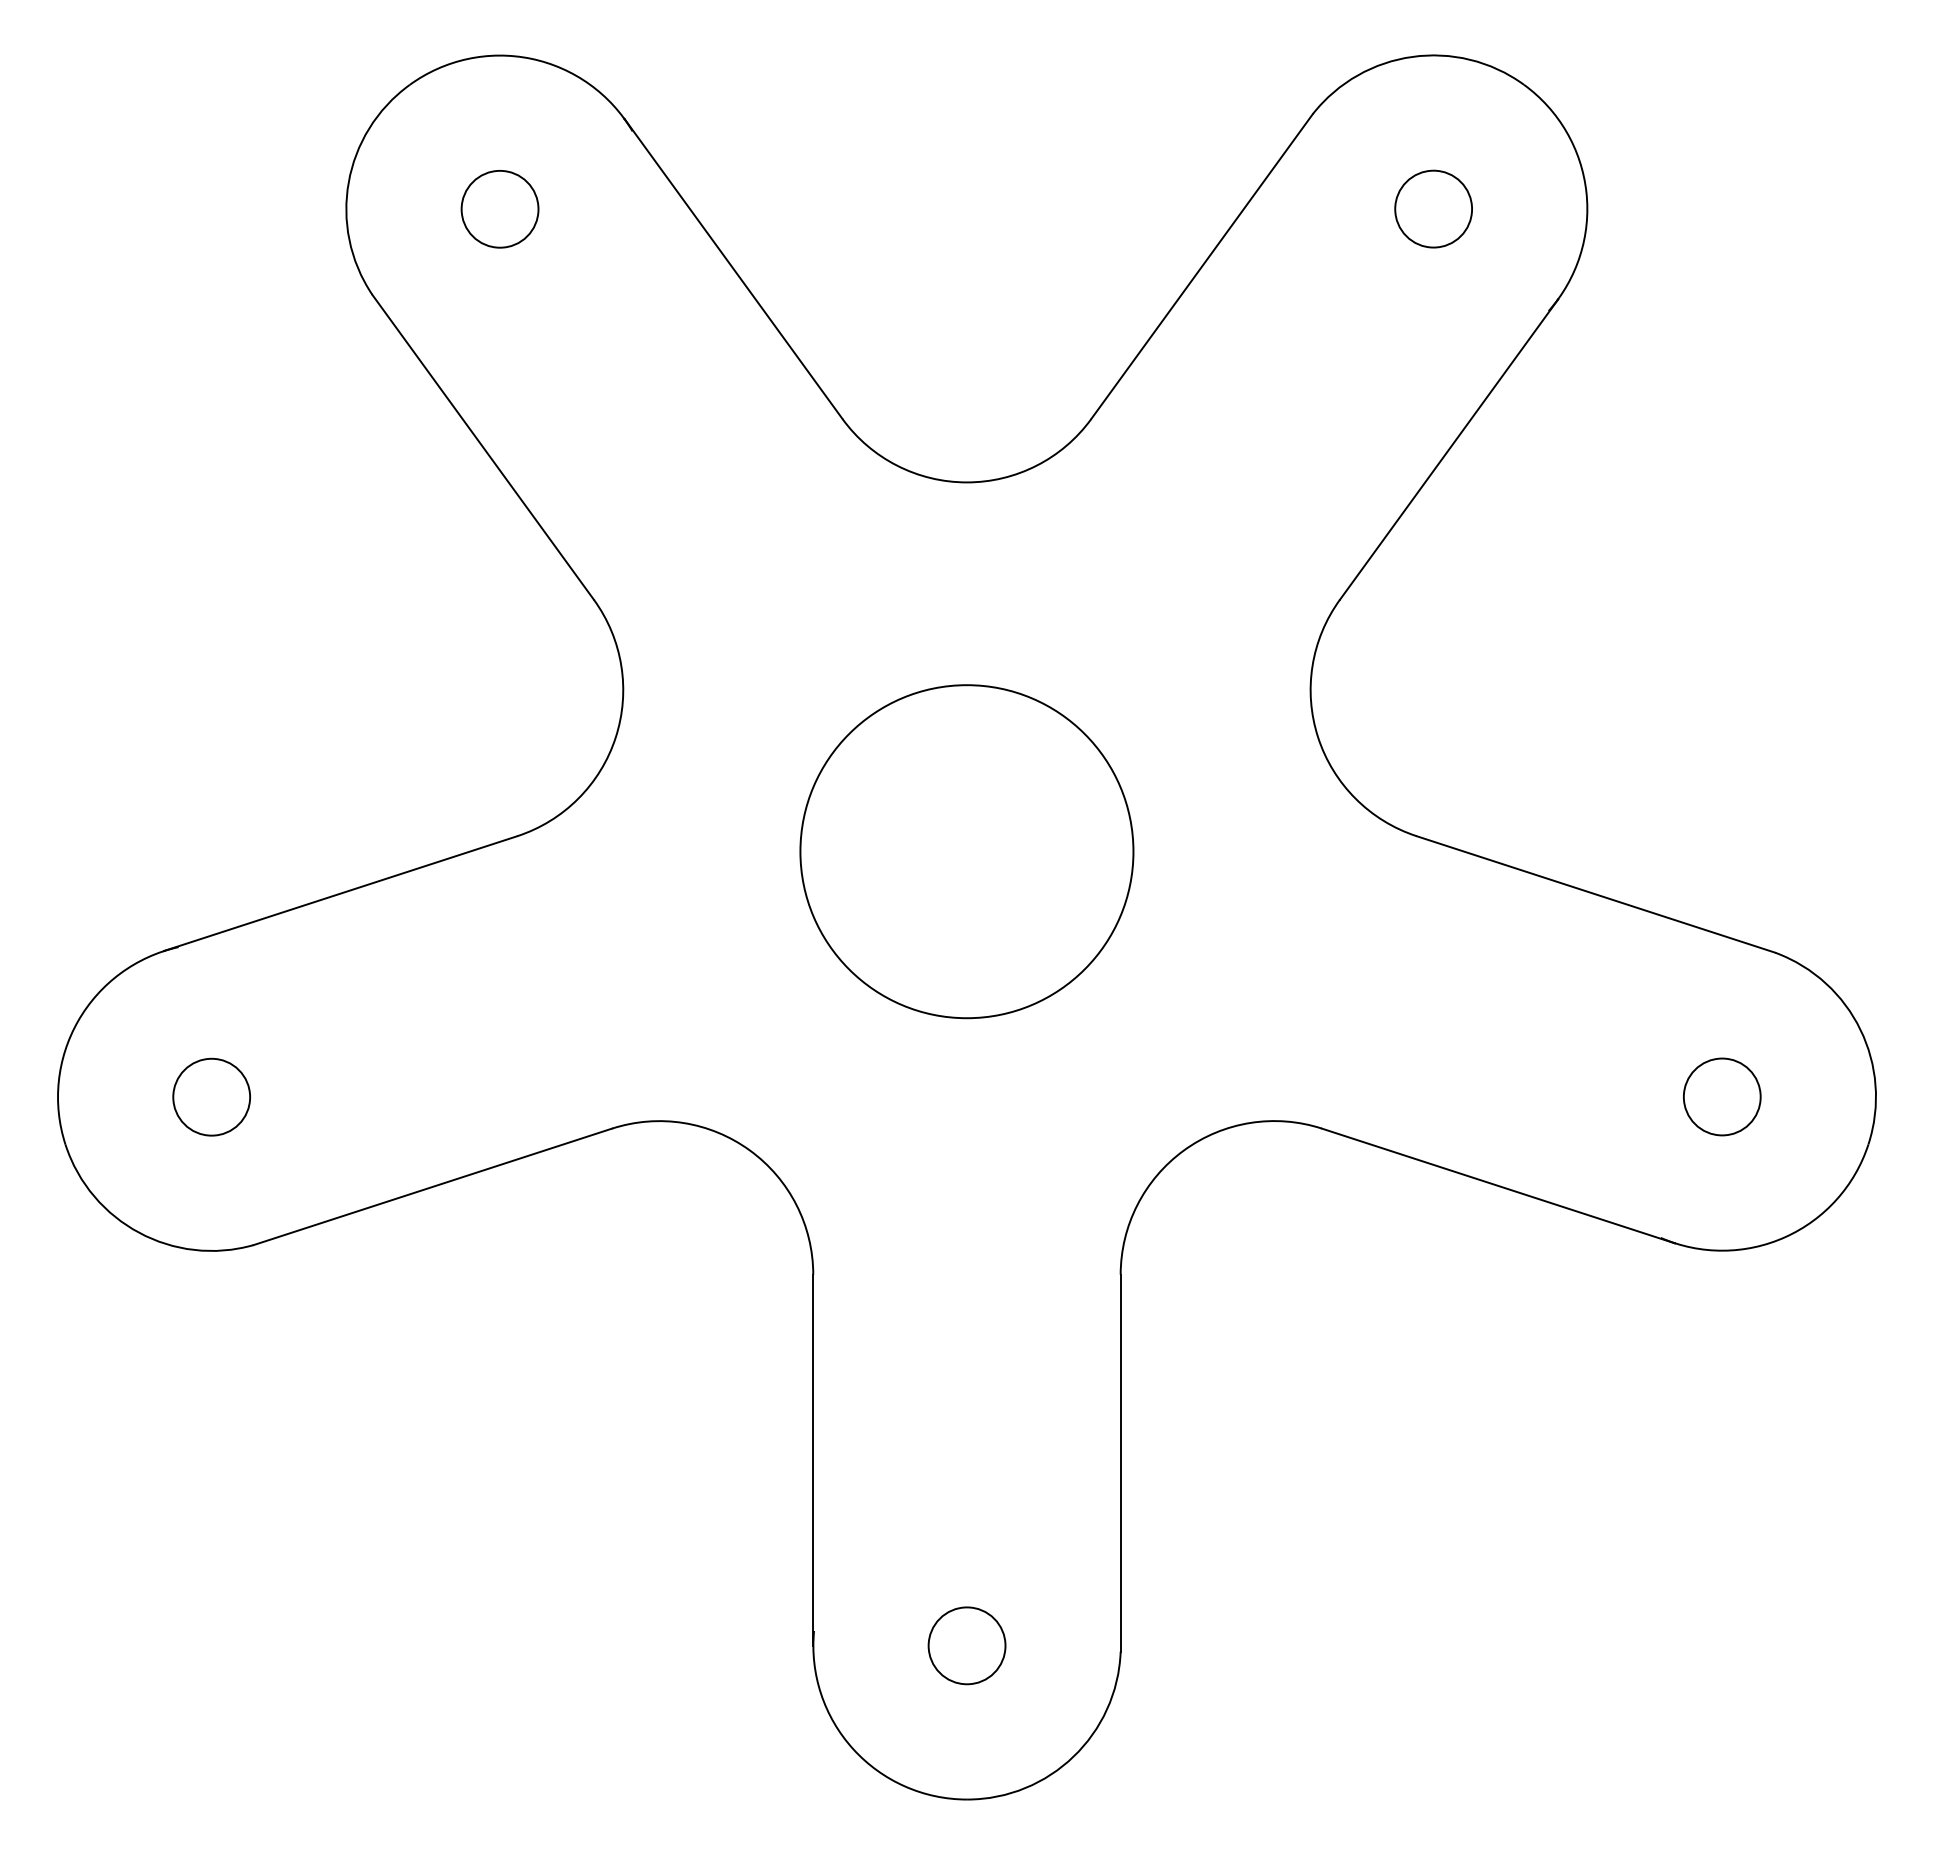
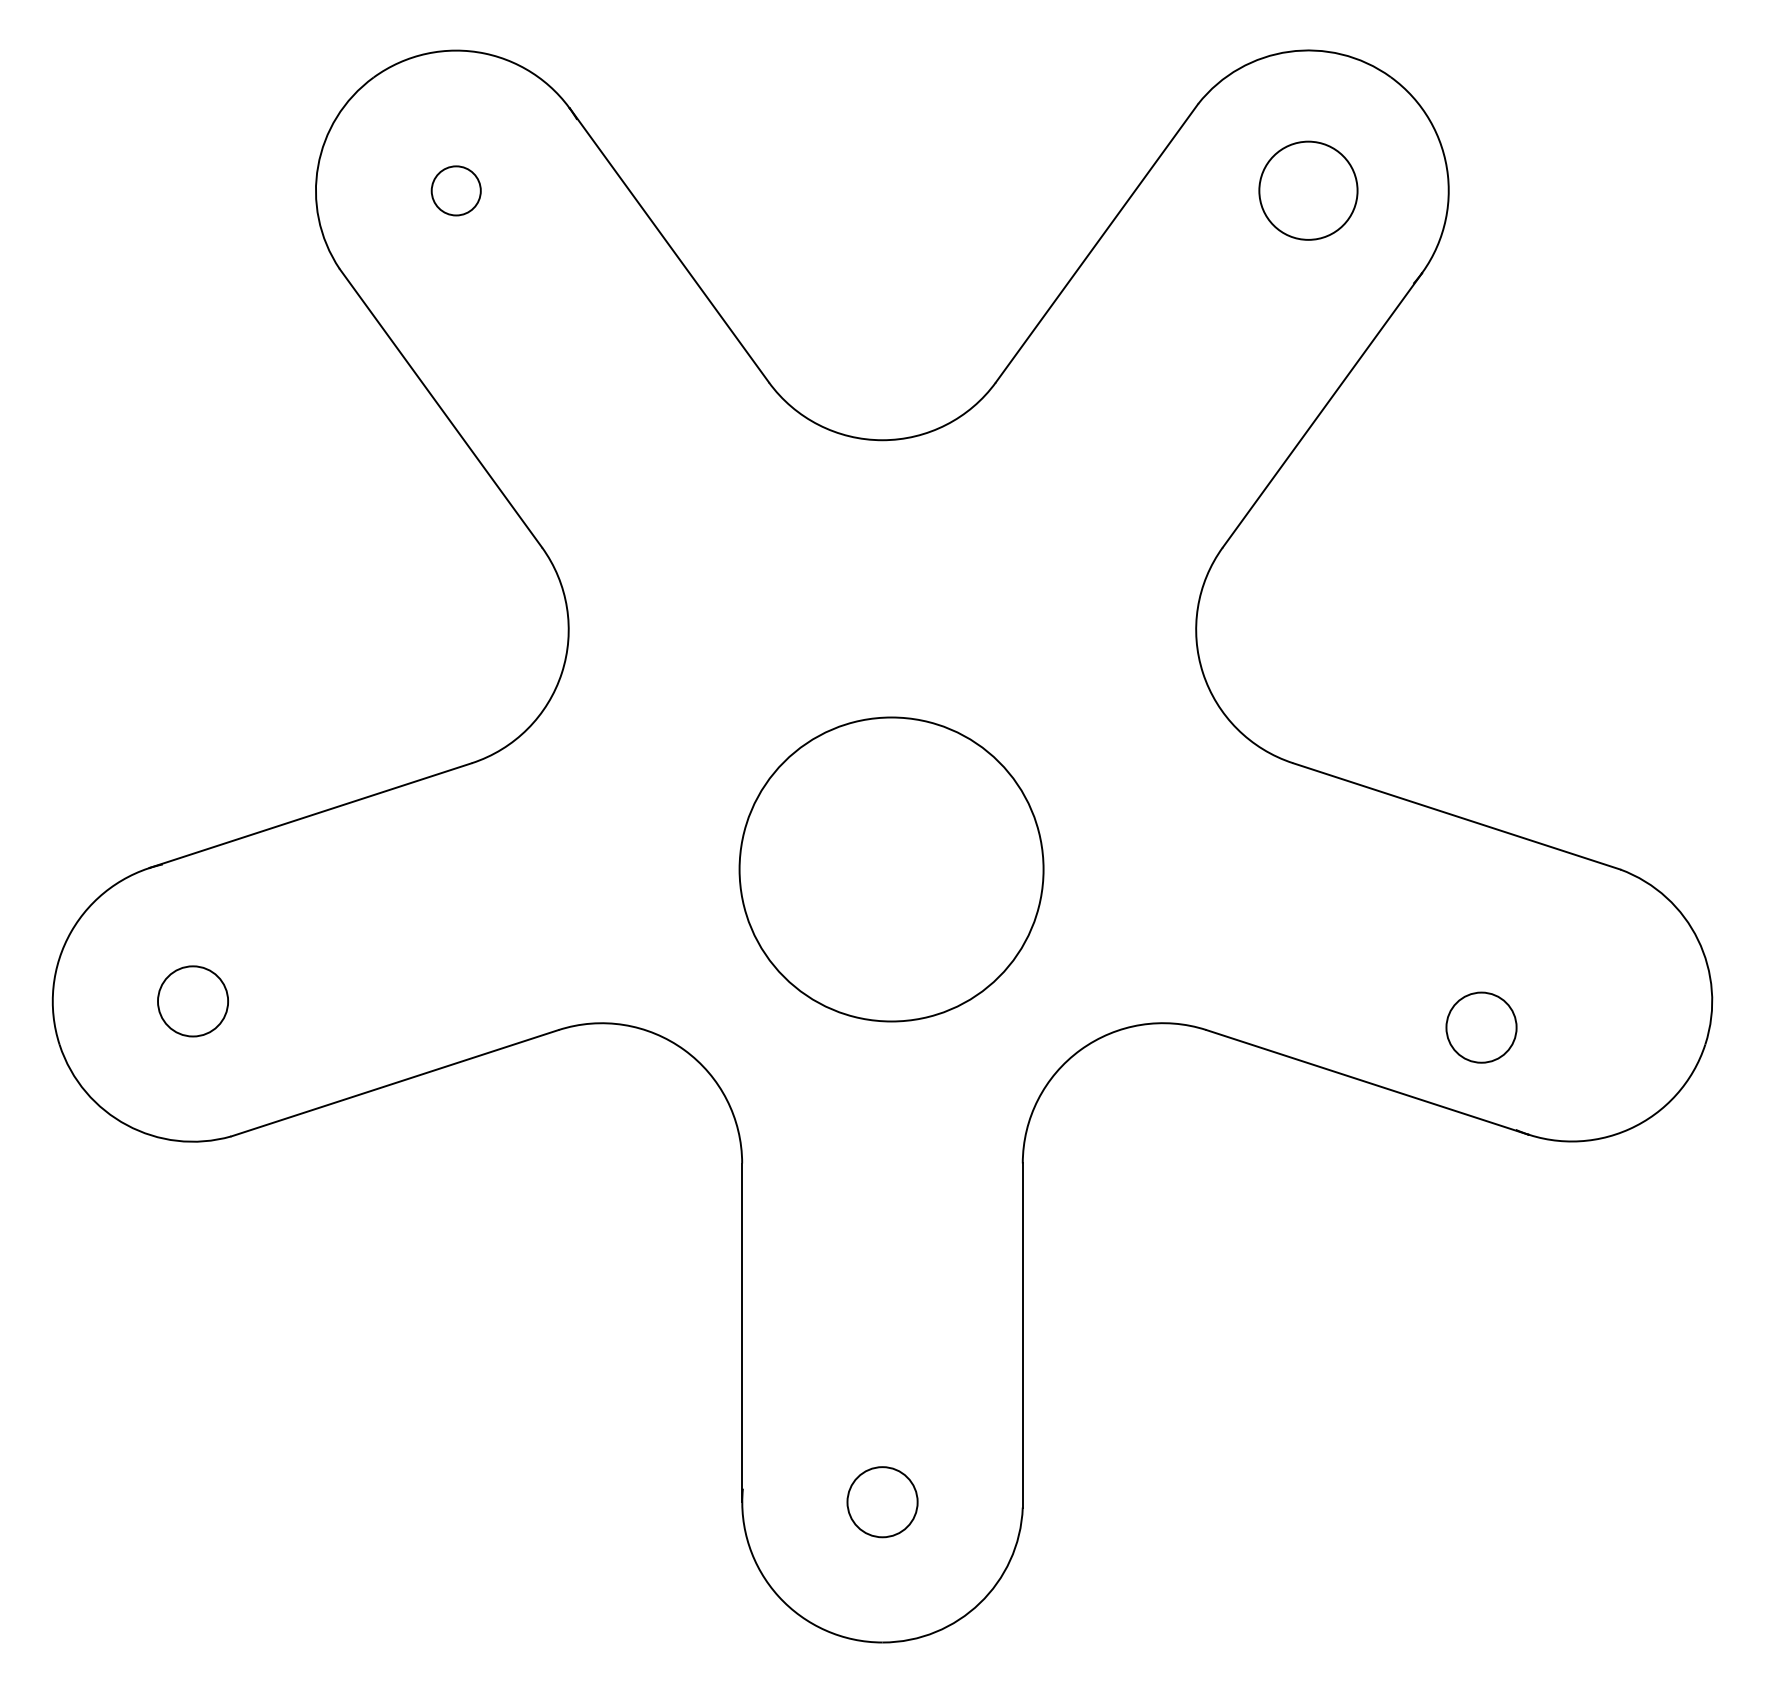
circle: (499, 208) -> (455, 190), size x0.7
circle: (1433, 208) -> (1308, 190), size x1.4
circle: (966, 851) -> (891, 869), moved
circle: (1722, 1096) -> (1481, 1027), moved

